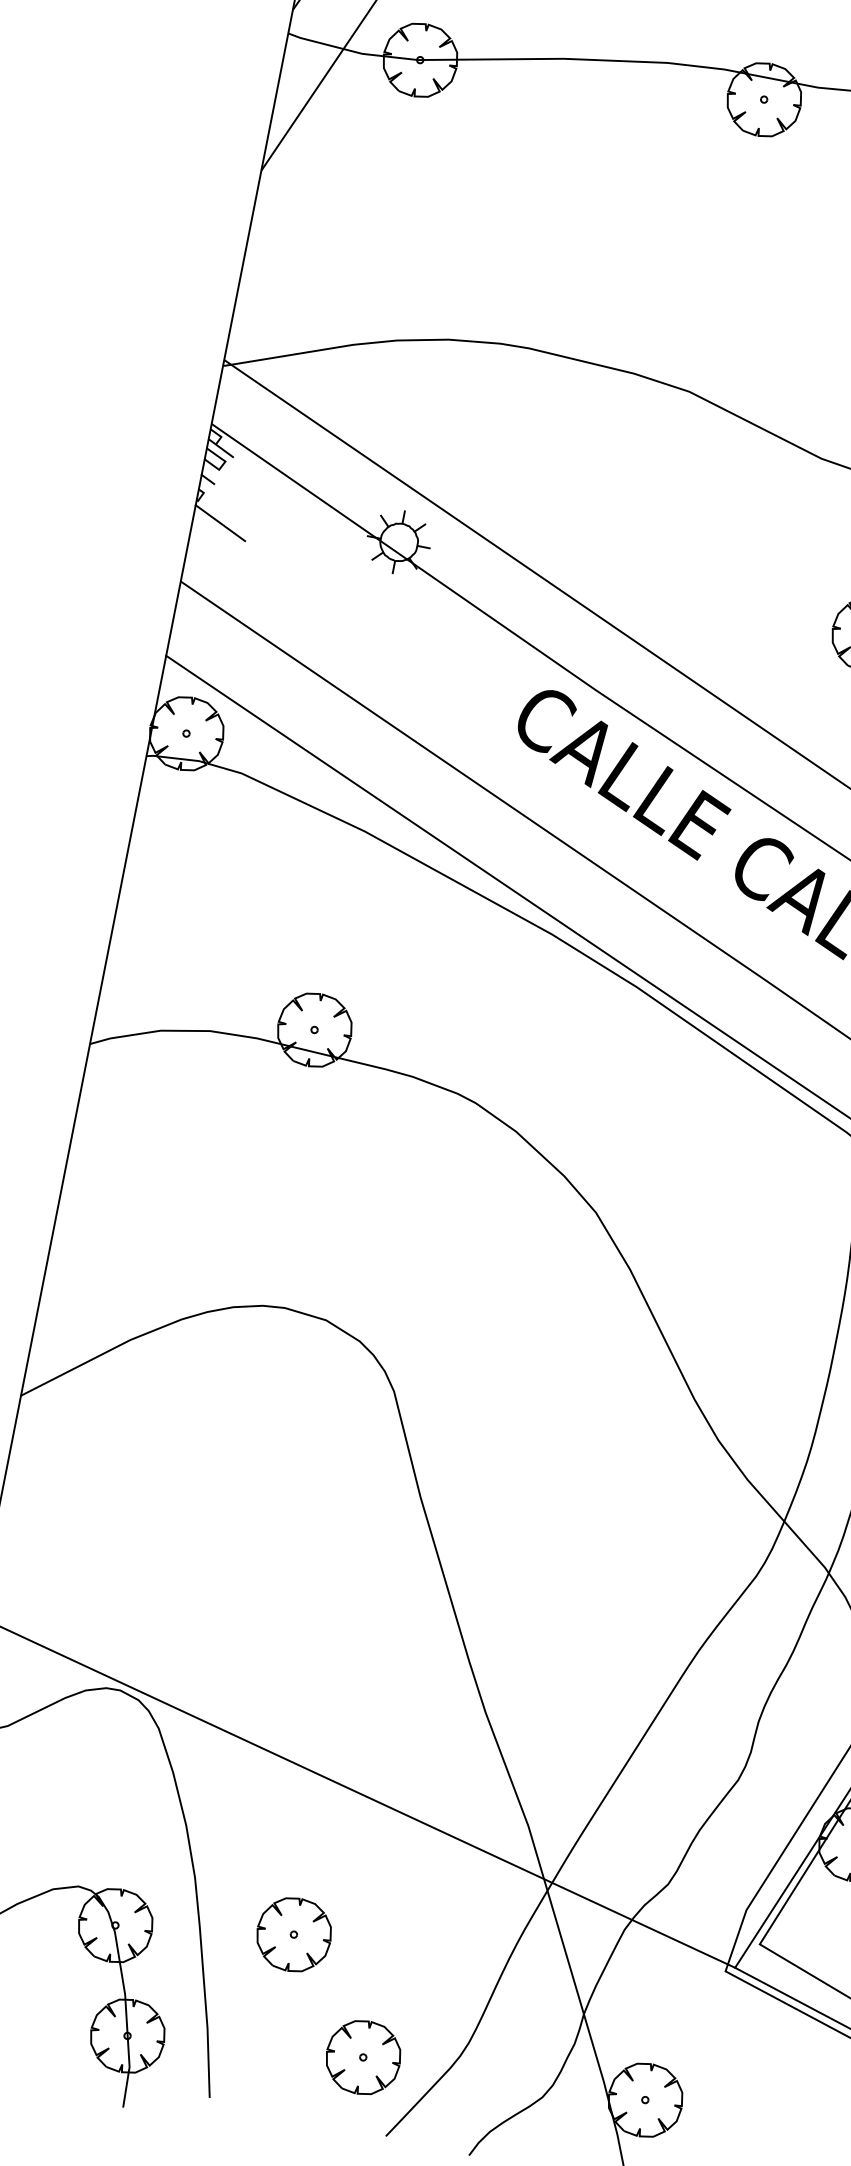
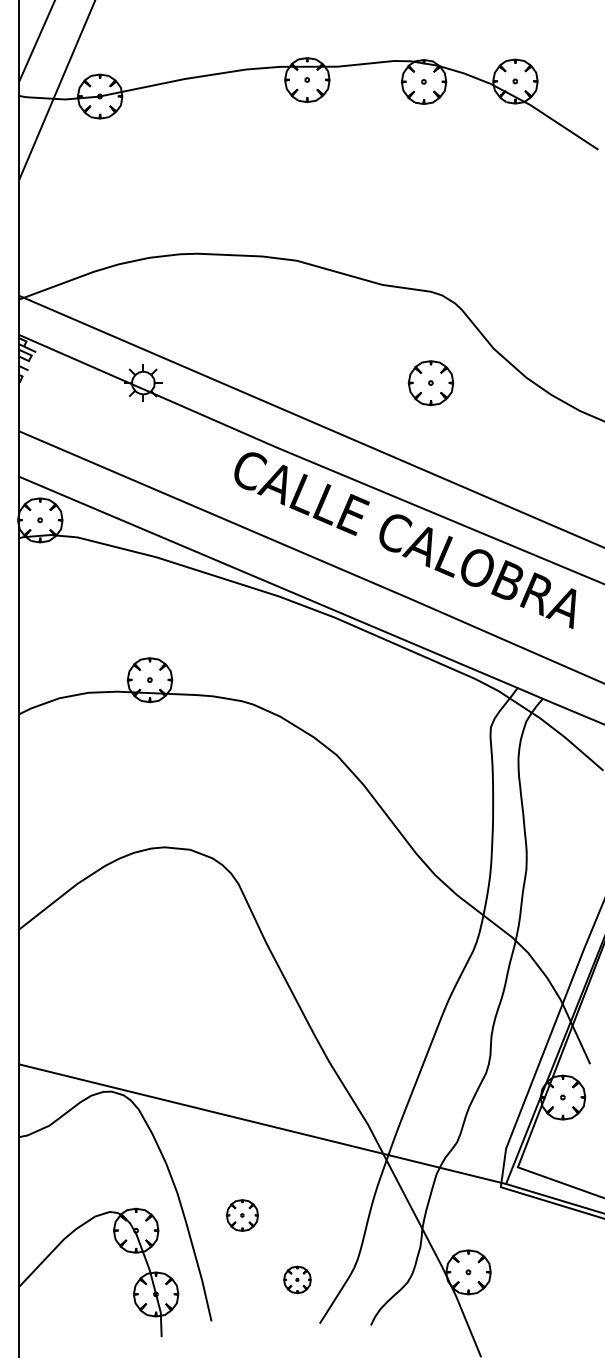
line: (219, 523) -> (35, 392), removed
part: (294, 1934) -> (242, 1215), size x0.7
part: (363, 2057) -> (297, 1279), size x0.6

